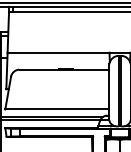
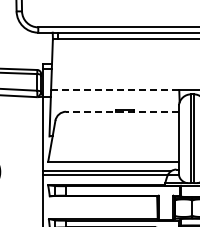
line: (58, 52) -> (114, 90), solid -> dashed
line: (64, 69) -> (122, 111), solid -> dashed

